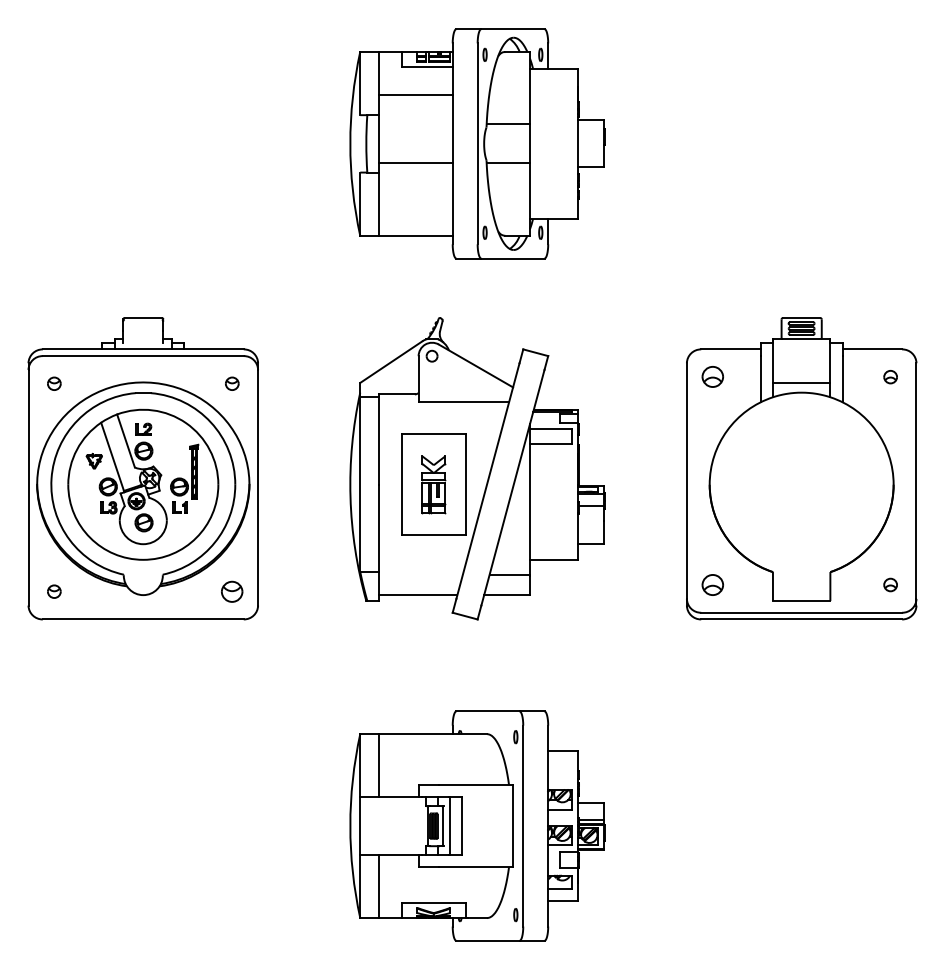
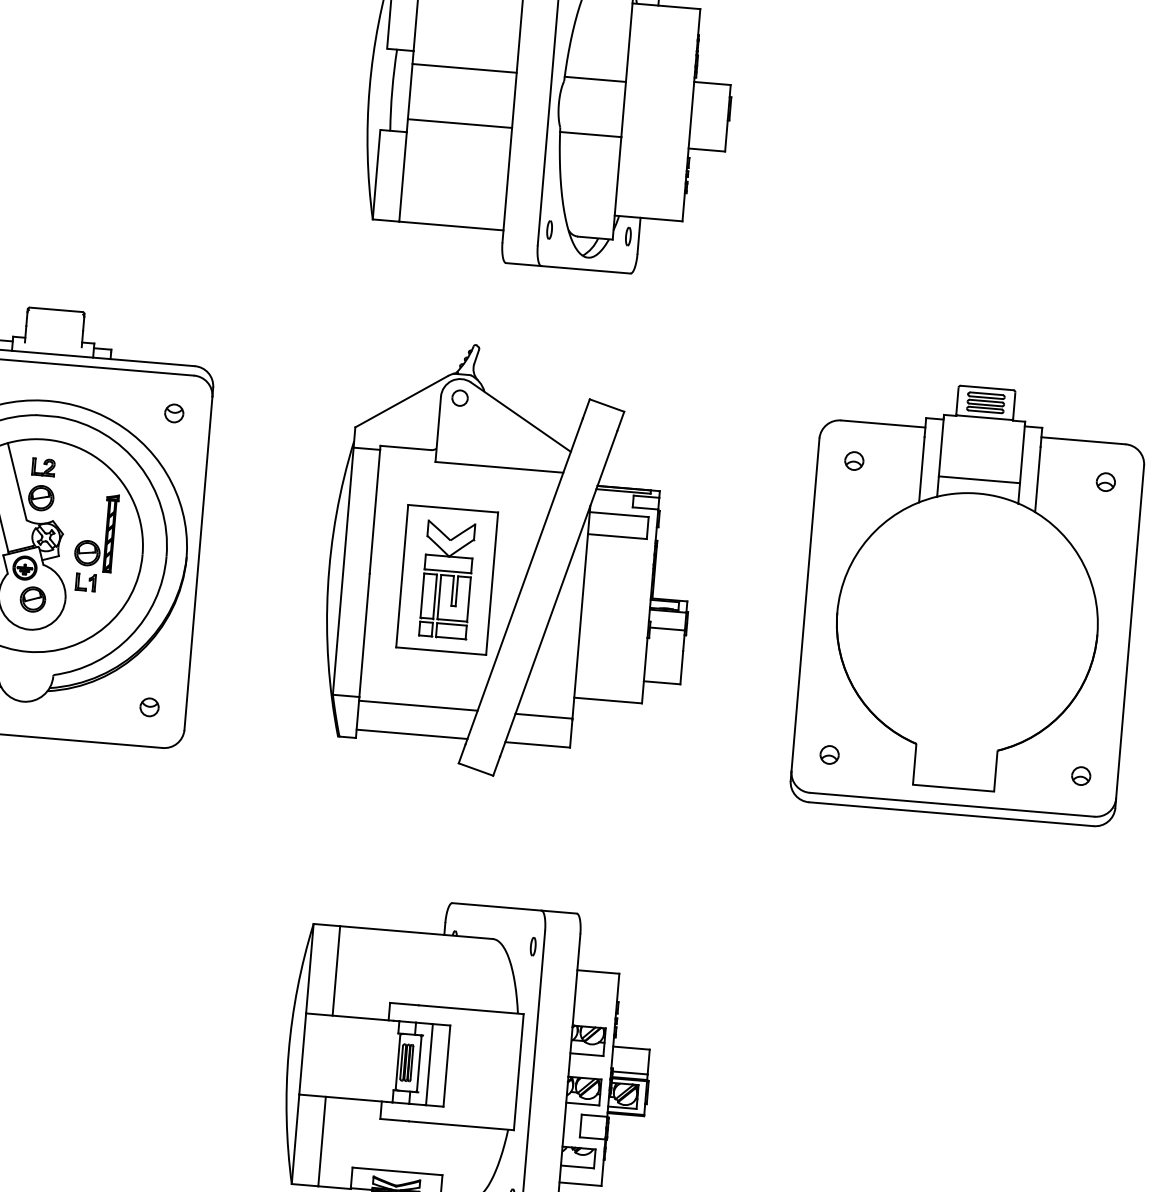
line: (415, 95) -> (464, 68), moved
part: (712, 377) -> (854, 461), size x0.62
part: (433, 484) -> (446, 579), size x1.43
line: (420, 574) -> (417, 705), added
part: (712, 584) -> (829, 754), size x0.62
part: (232, 591) -> (149, 707), size x0.62

